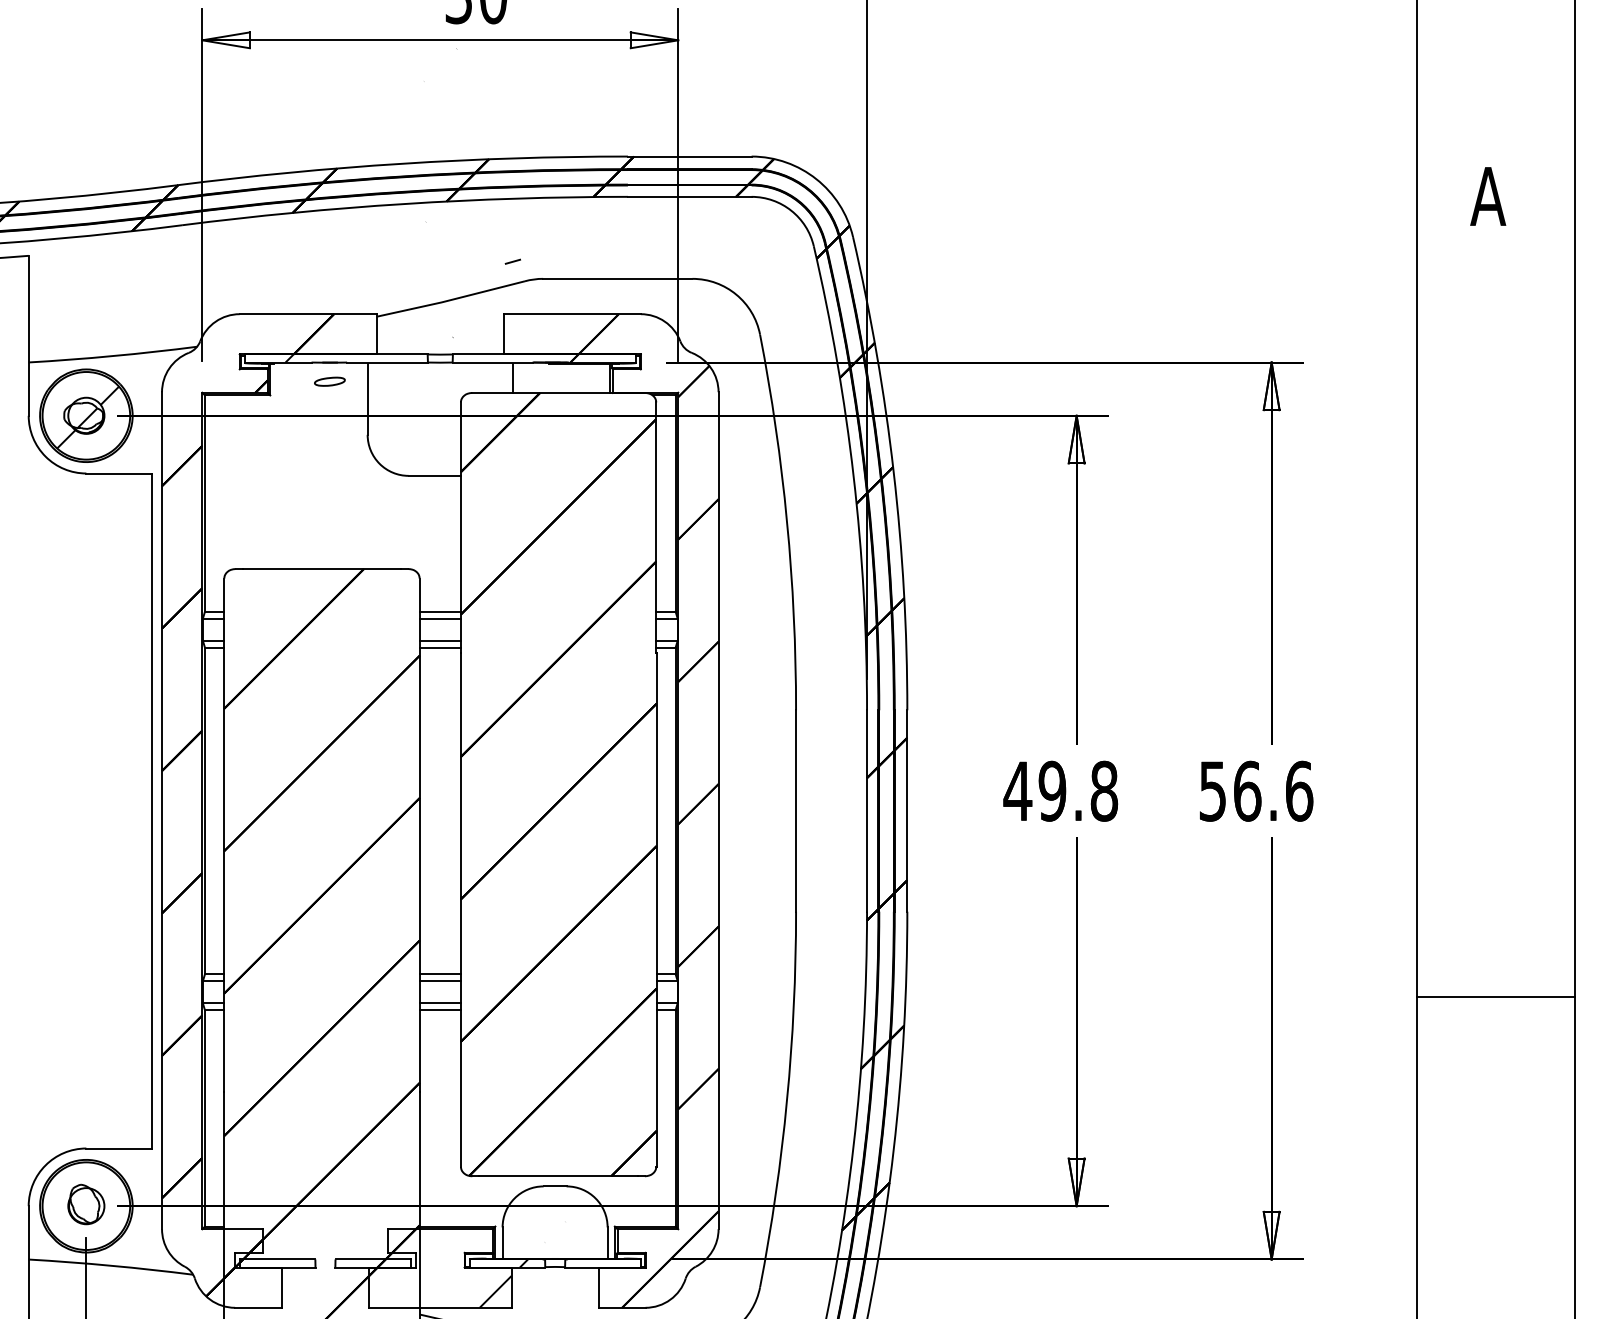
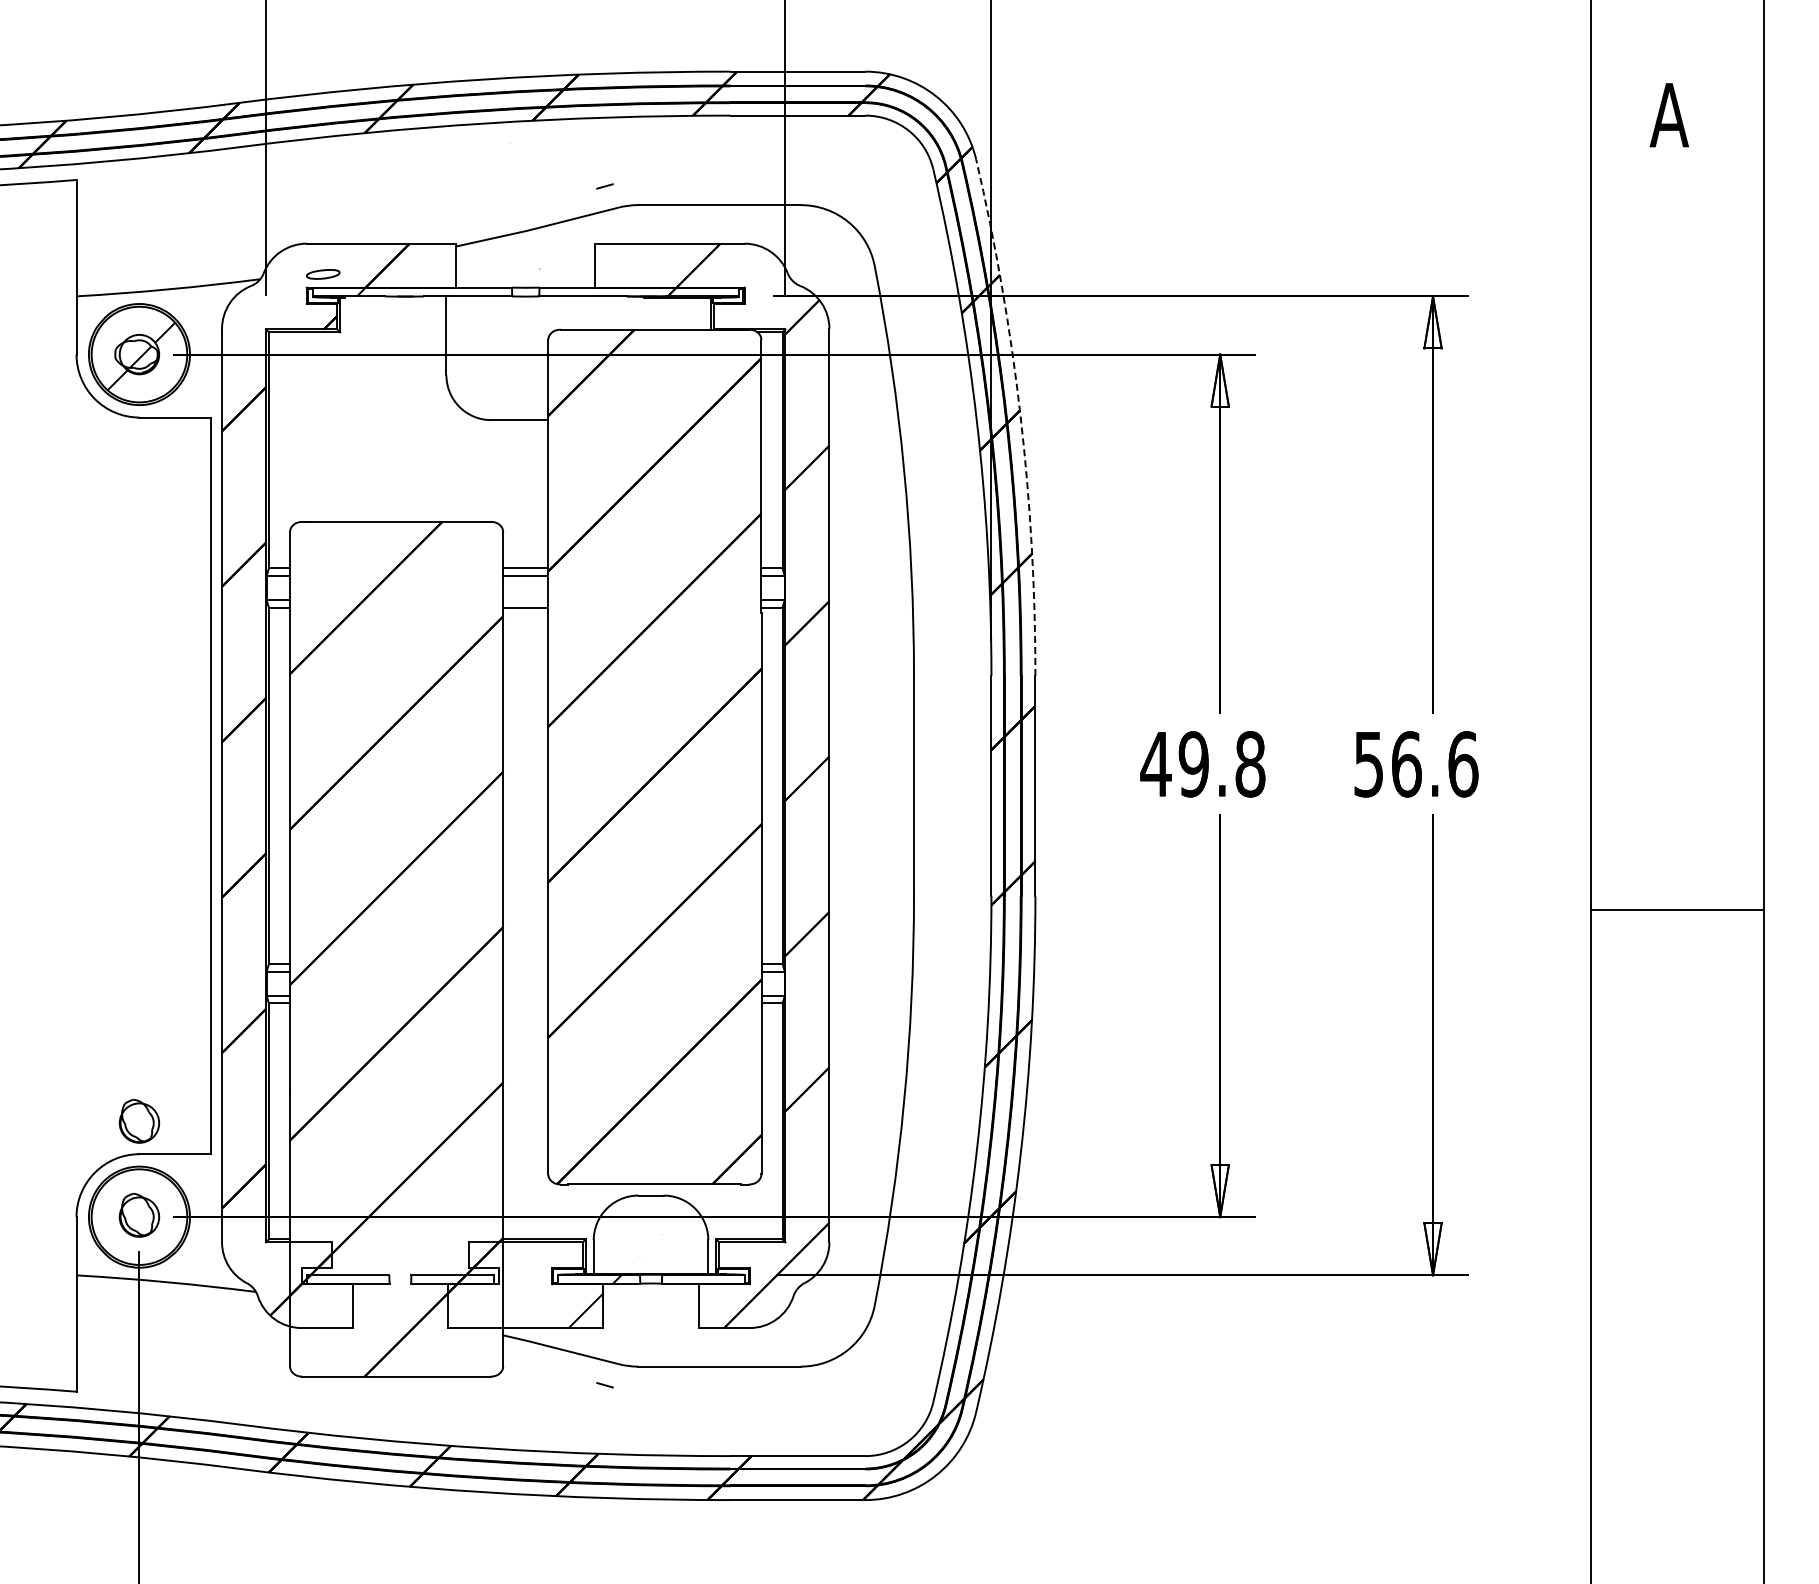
line: (513, 378) -> (605, 313), removed
part: (330, 381) -> (323, 274), moved
arc: (893, 472) -> (1020, 416), solid -> dashed
line: (440, 641) -> (525, 600), removed
line: (440, 974) -> (525, 964), removed
line: (440, 981) -> (525, 971), removed
line: (1495, 997) -> (1677, 910), moved
line: (440, 1003) -> (525, 995), removed
line: (440, 1010) -> (525, 1003), removed
part: (86, 1117) -> (139, 1120), added

